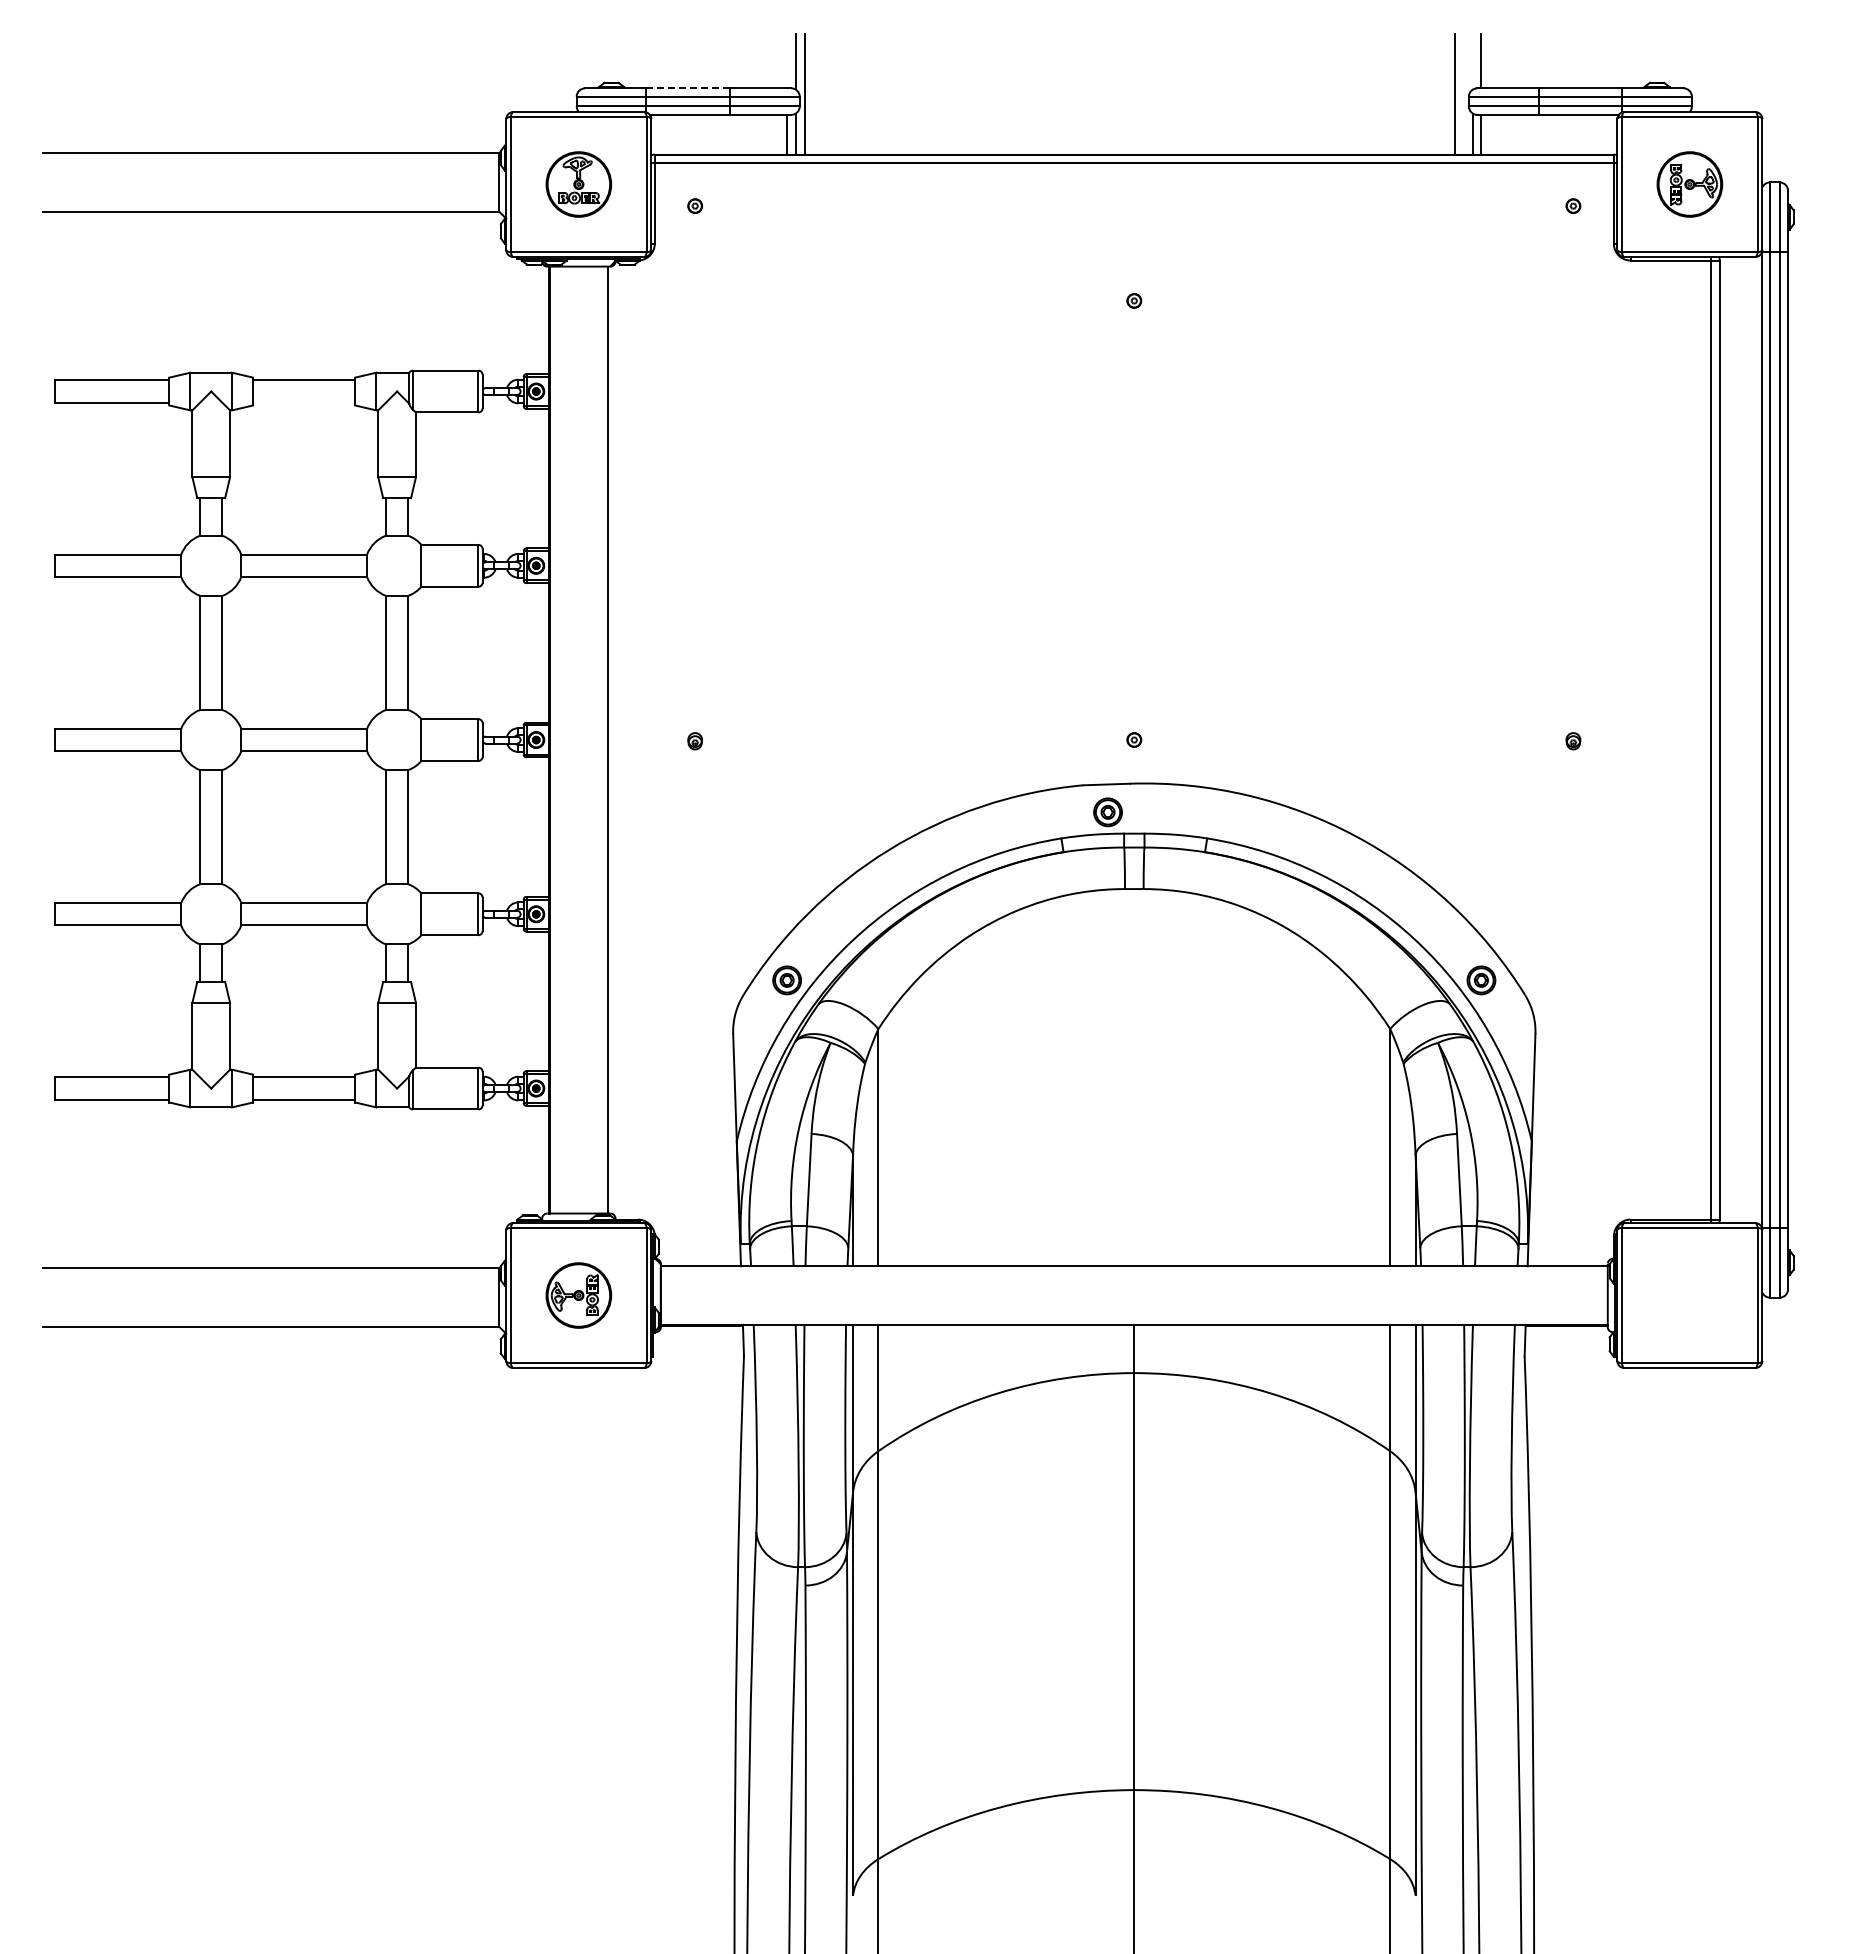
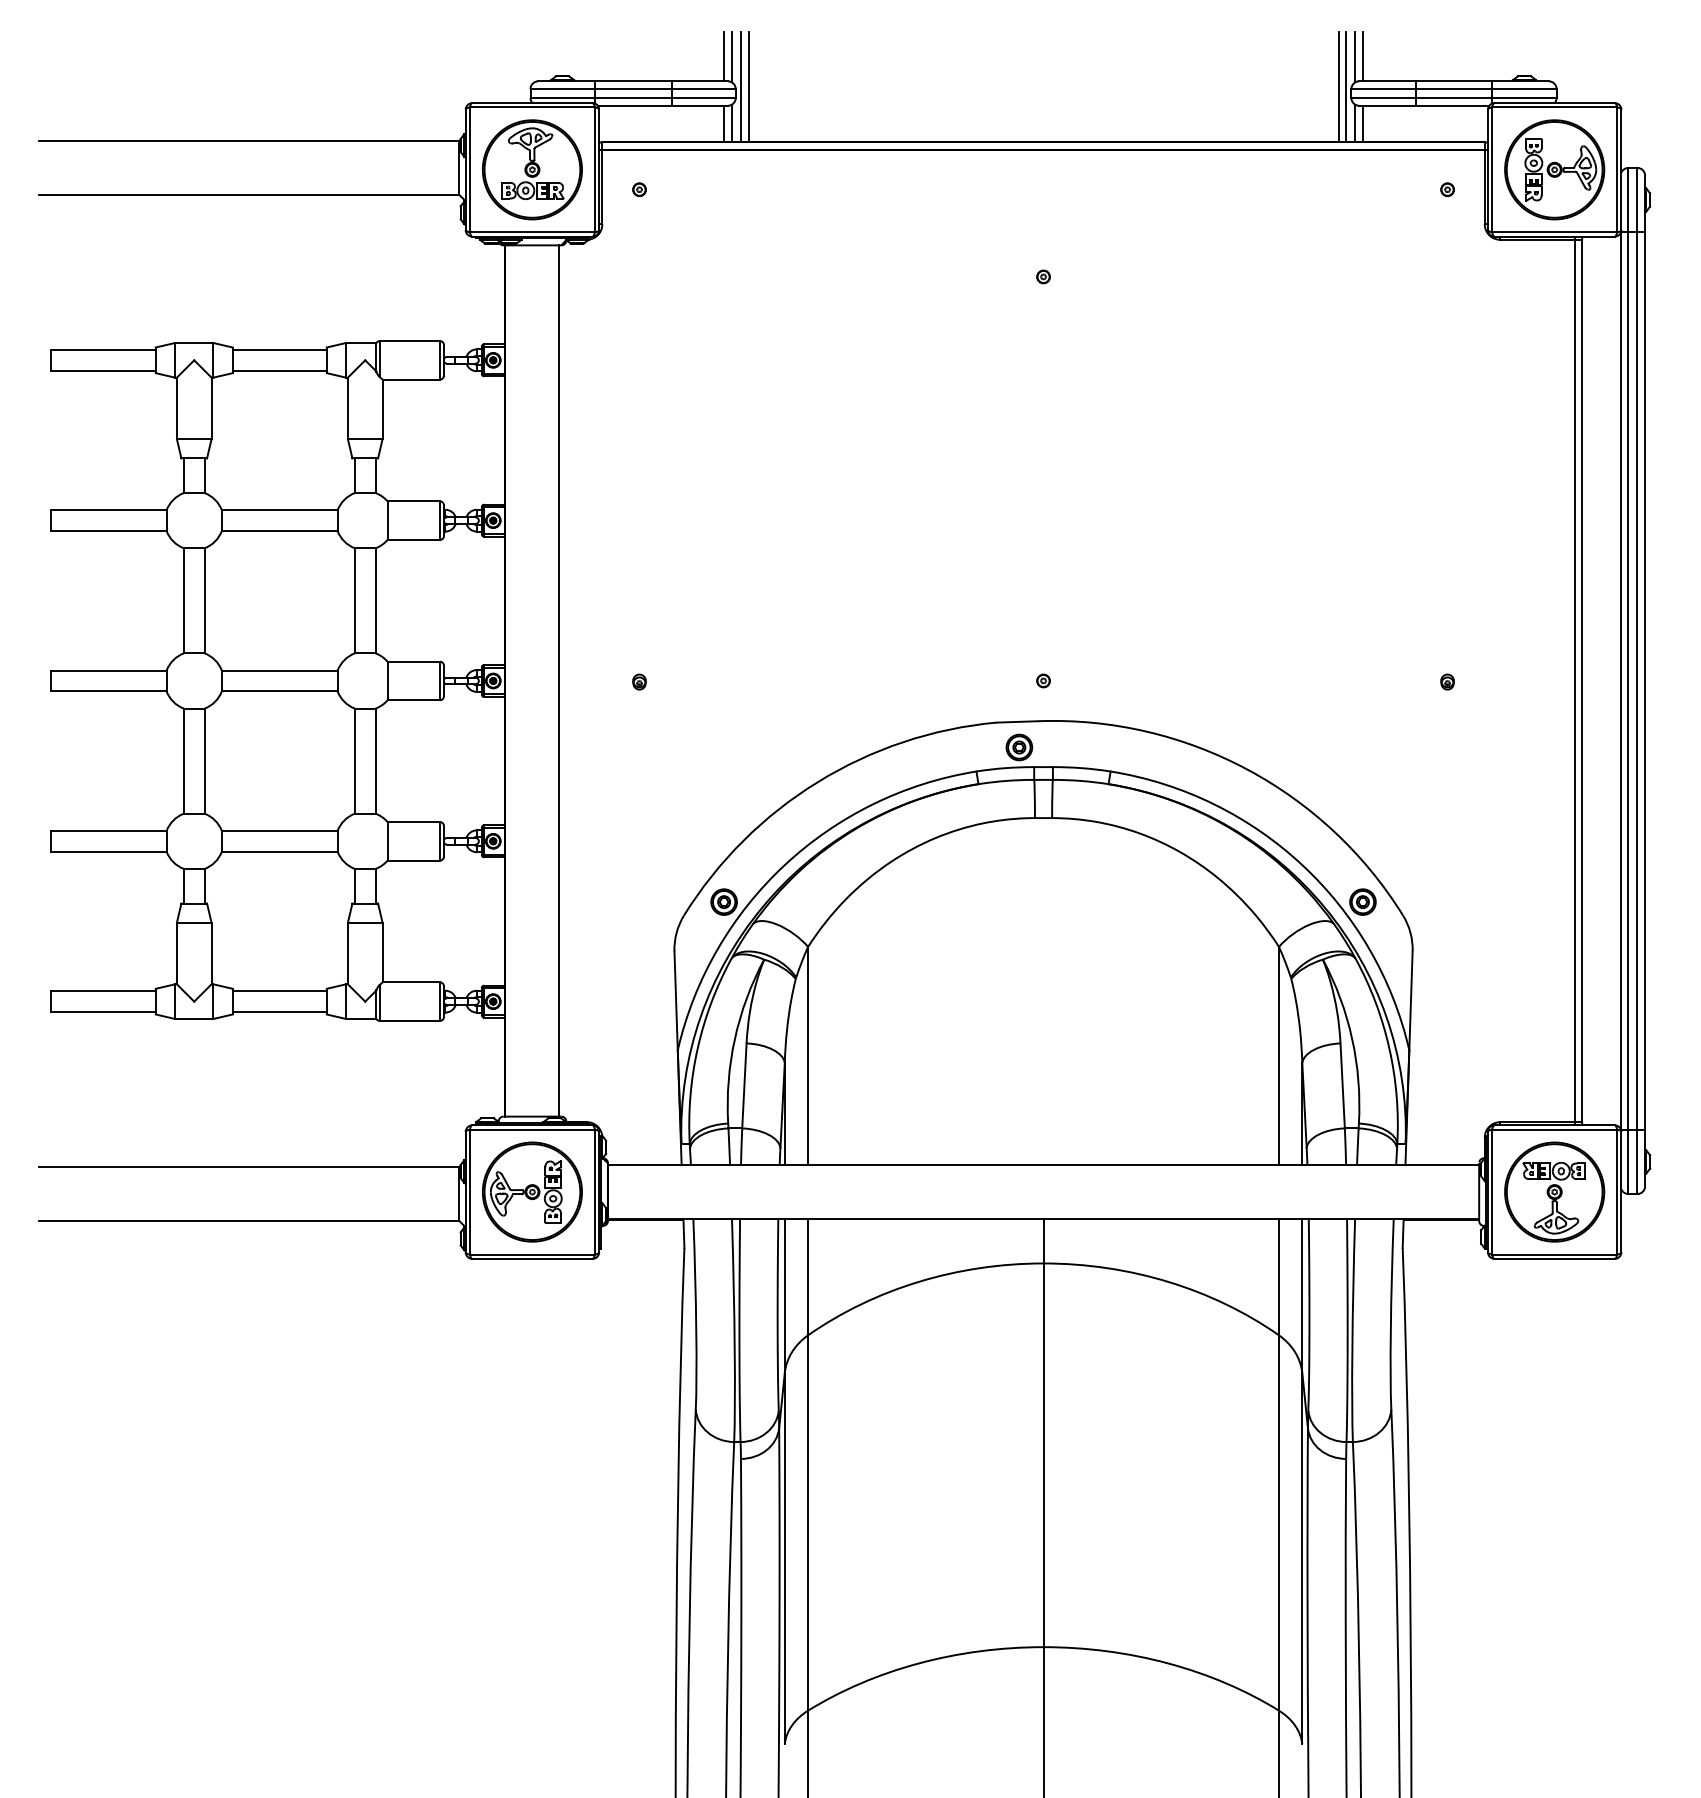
line: (787, 61) -> (724, 56), added
line: (1473, 61) -> (1355, 56), added
line: (688, 88) -> (633, 81), dashed -> solid
line: (813, 94) -> (748, 87), added
line: (1463, 94) -> (1346, 87), added
part: (578, 184) -> (532, 169), size x1.67
part: (1689, 184) -> (1554, 169), size x1.67
line: (304, 402) -> (280, 370), added
part: (578, 1295) -> (532, 1192), size x1.67
part: (1689, 1295) -> (1554, 1192), added

